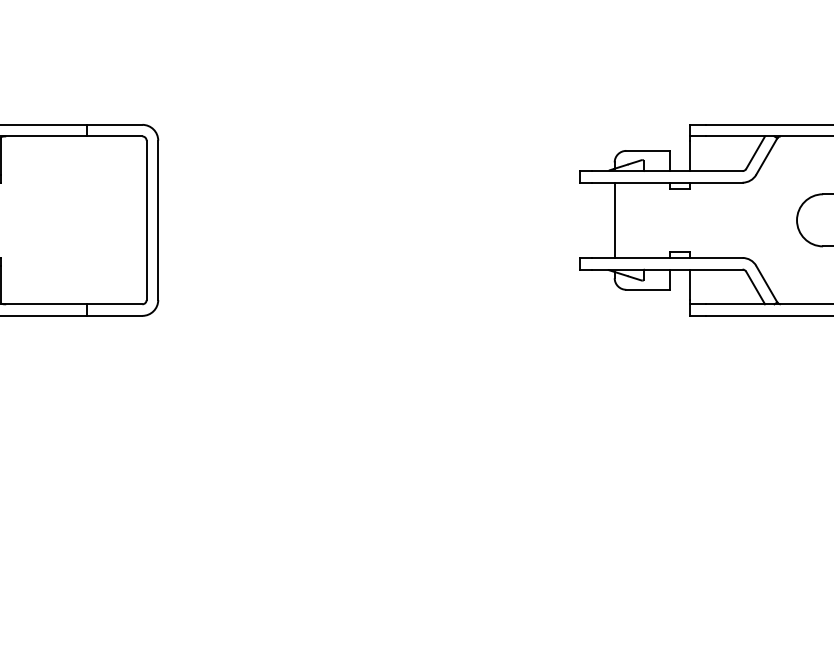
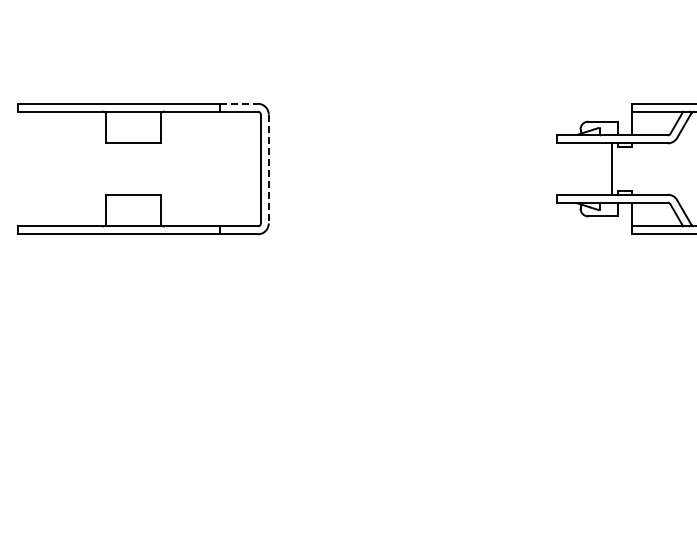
line: (113, 124) -> (238, 103), solid -> dashed
line: (614, 219) -> (611, 168), moved
line: (157, 221) -> (268, 169), solid -> dashed

